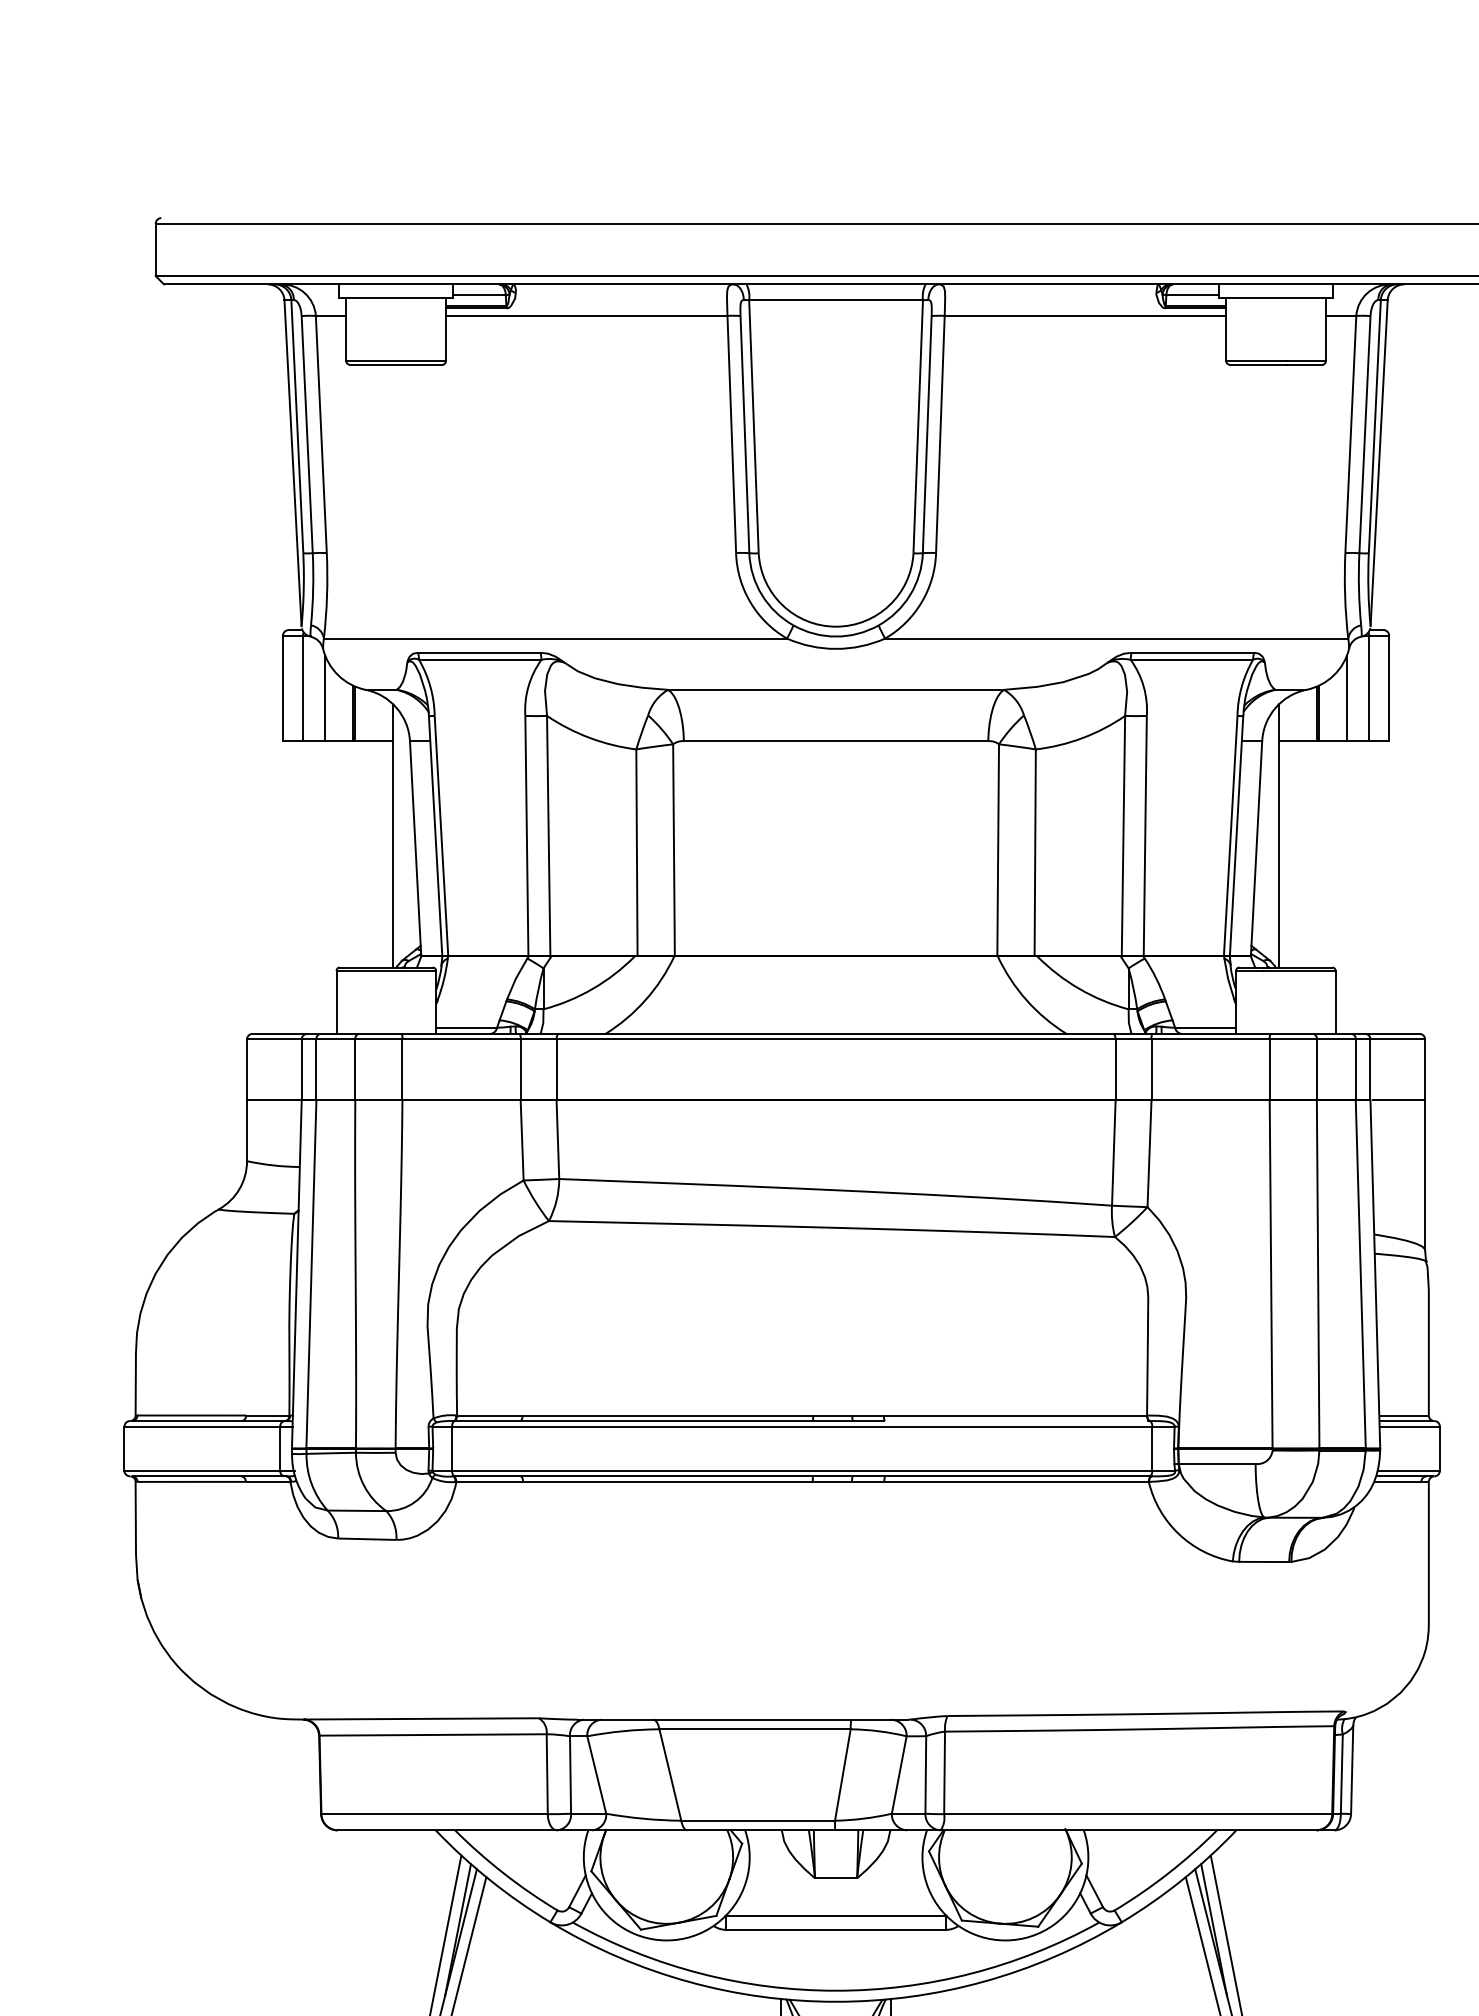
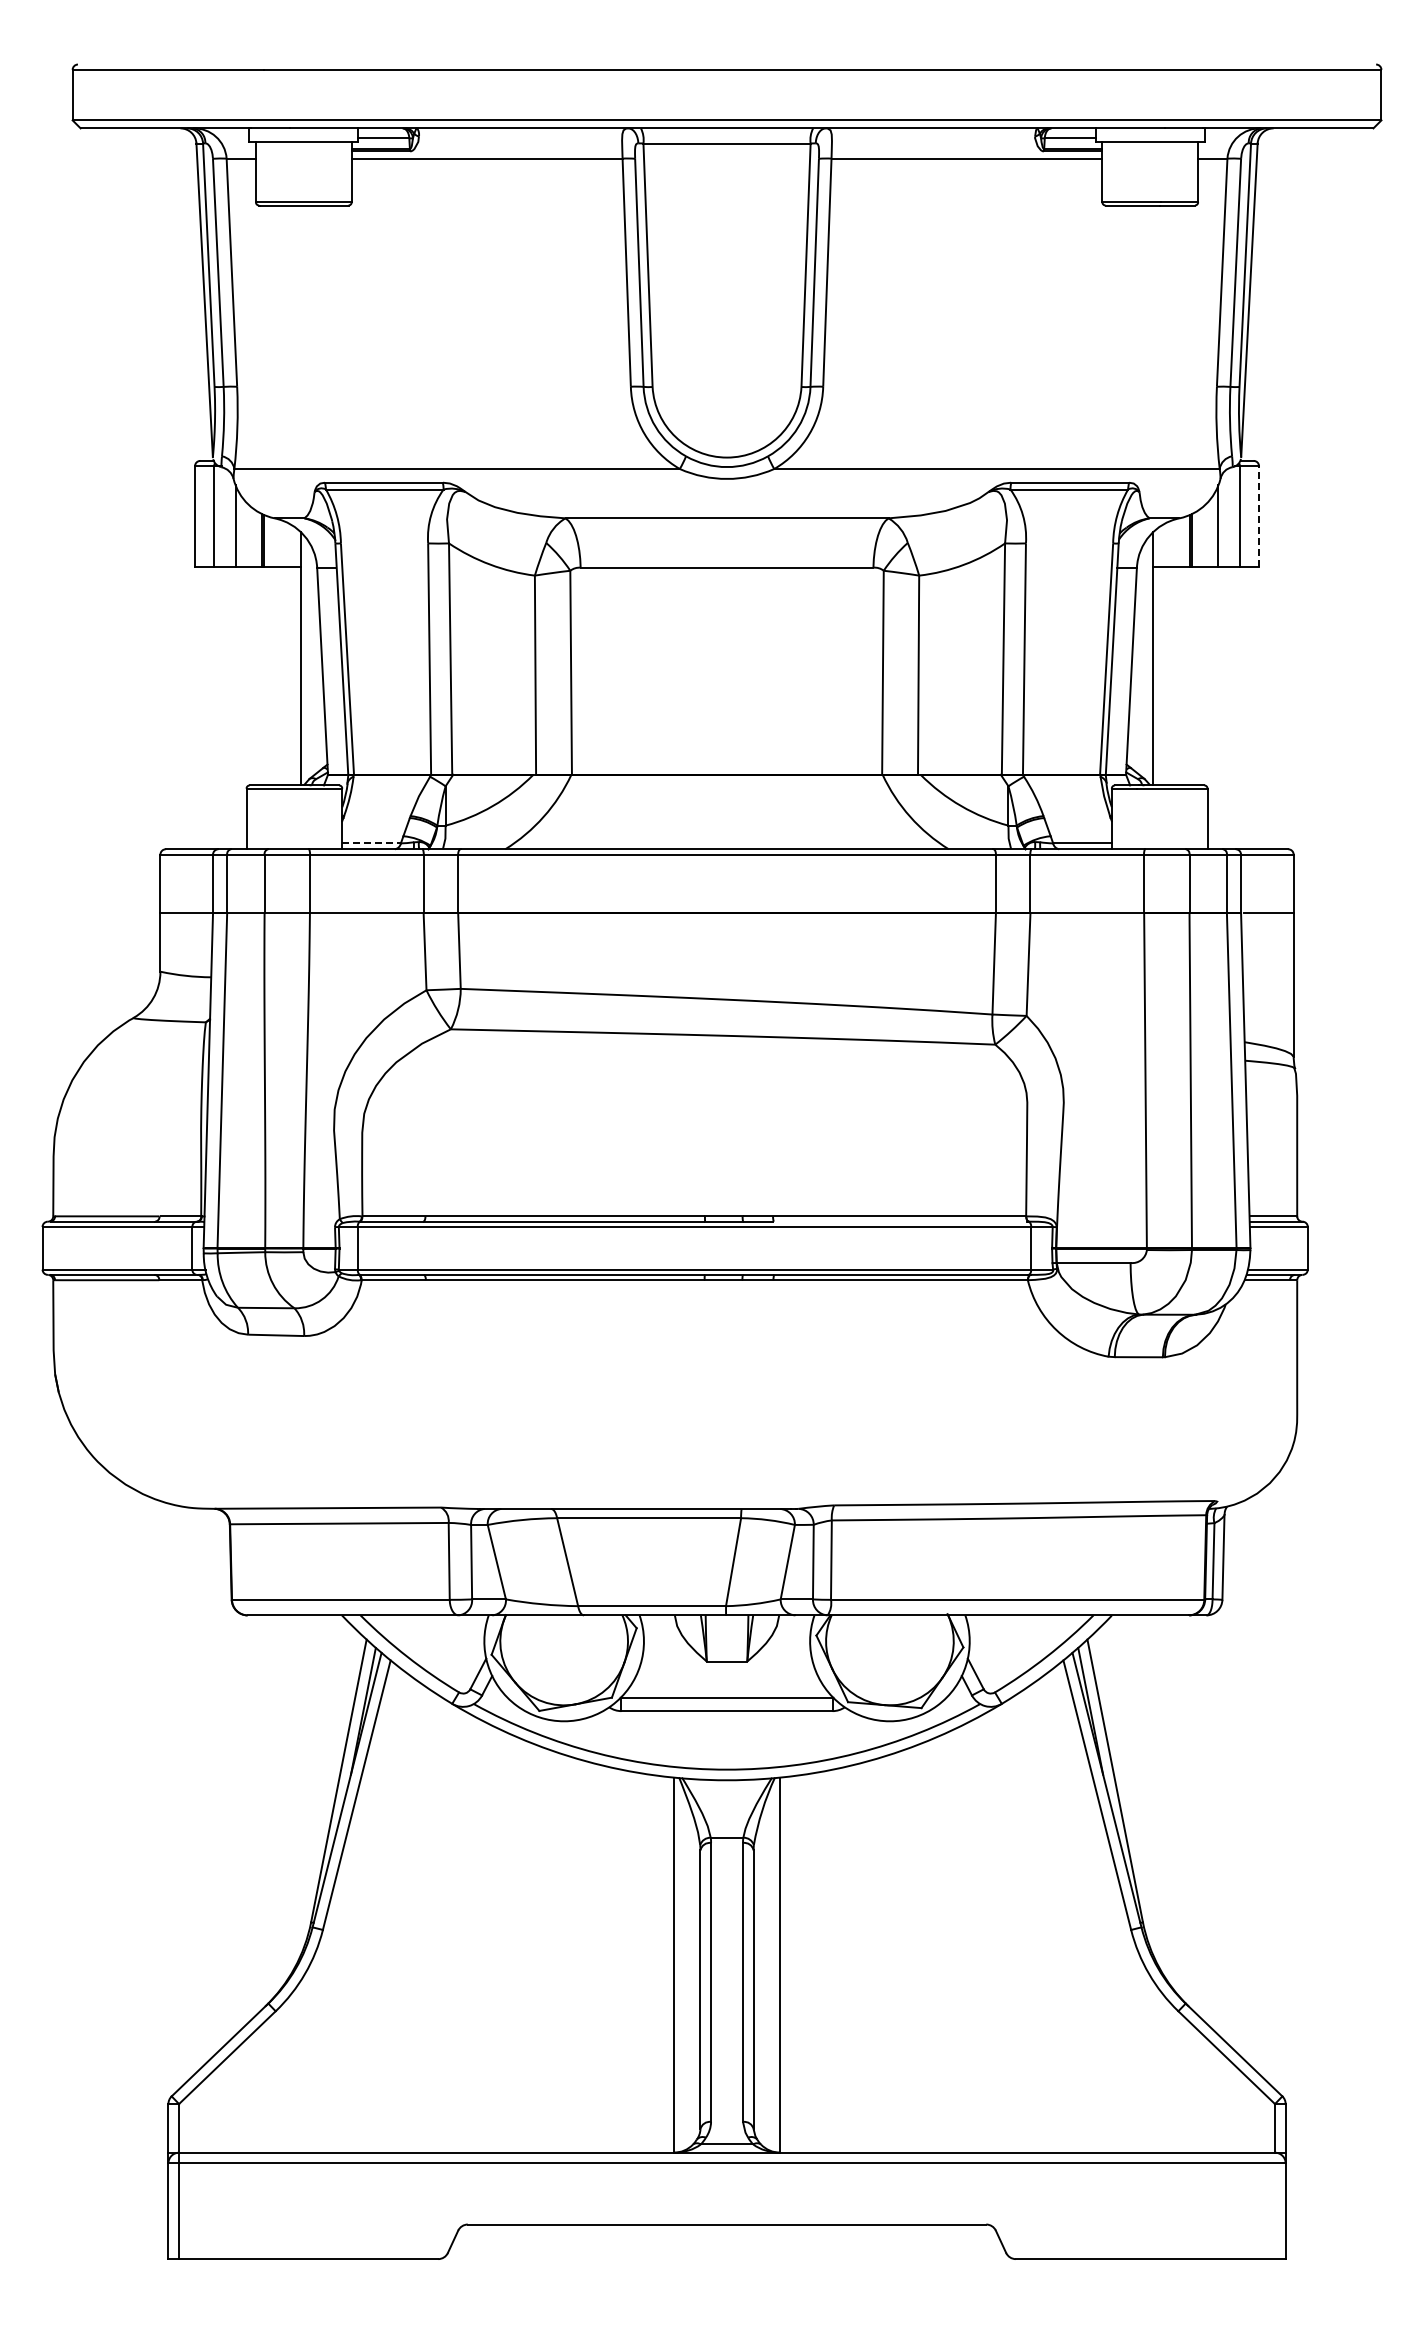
line: (1389, 687) -> (1259, 516), solid -> dashed
line: (467, 1027) -> (372, 843), solid -> dashed

